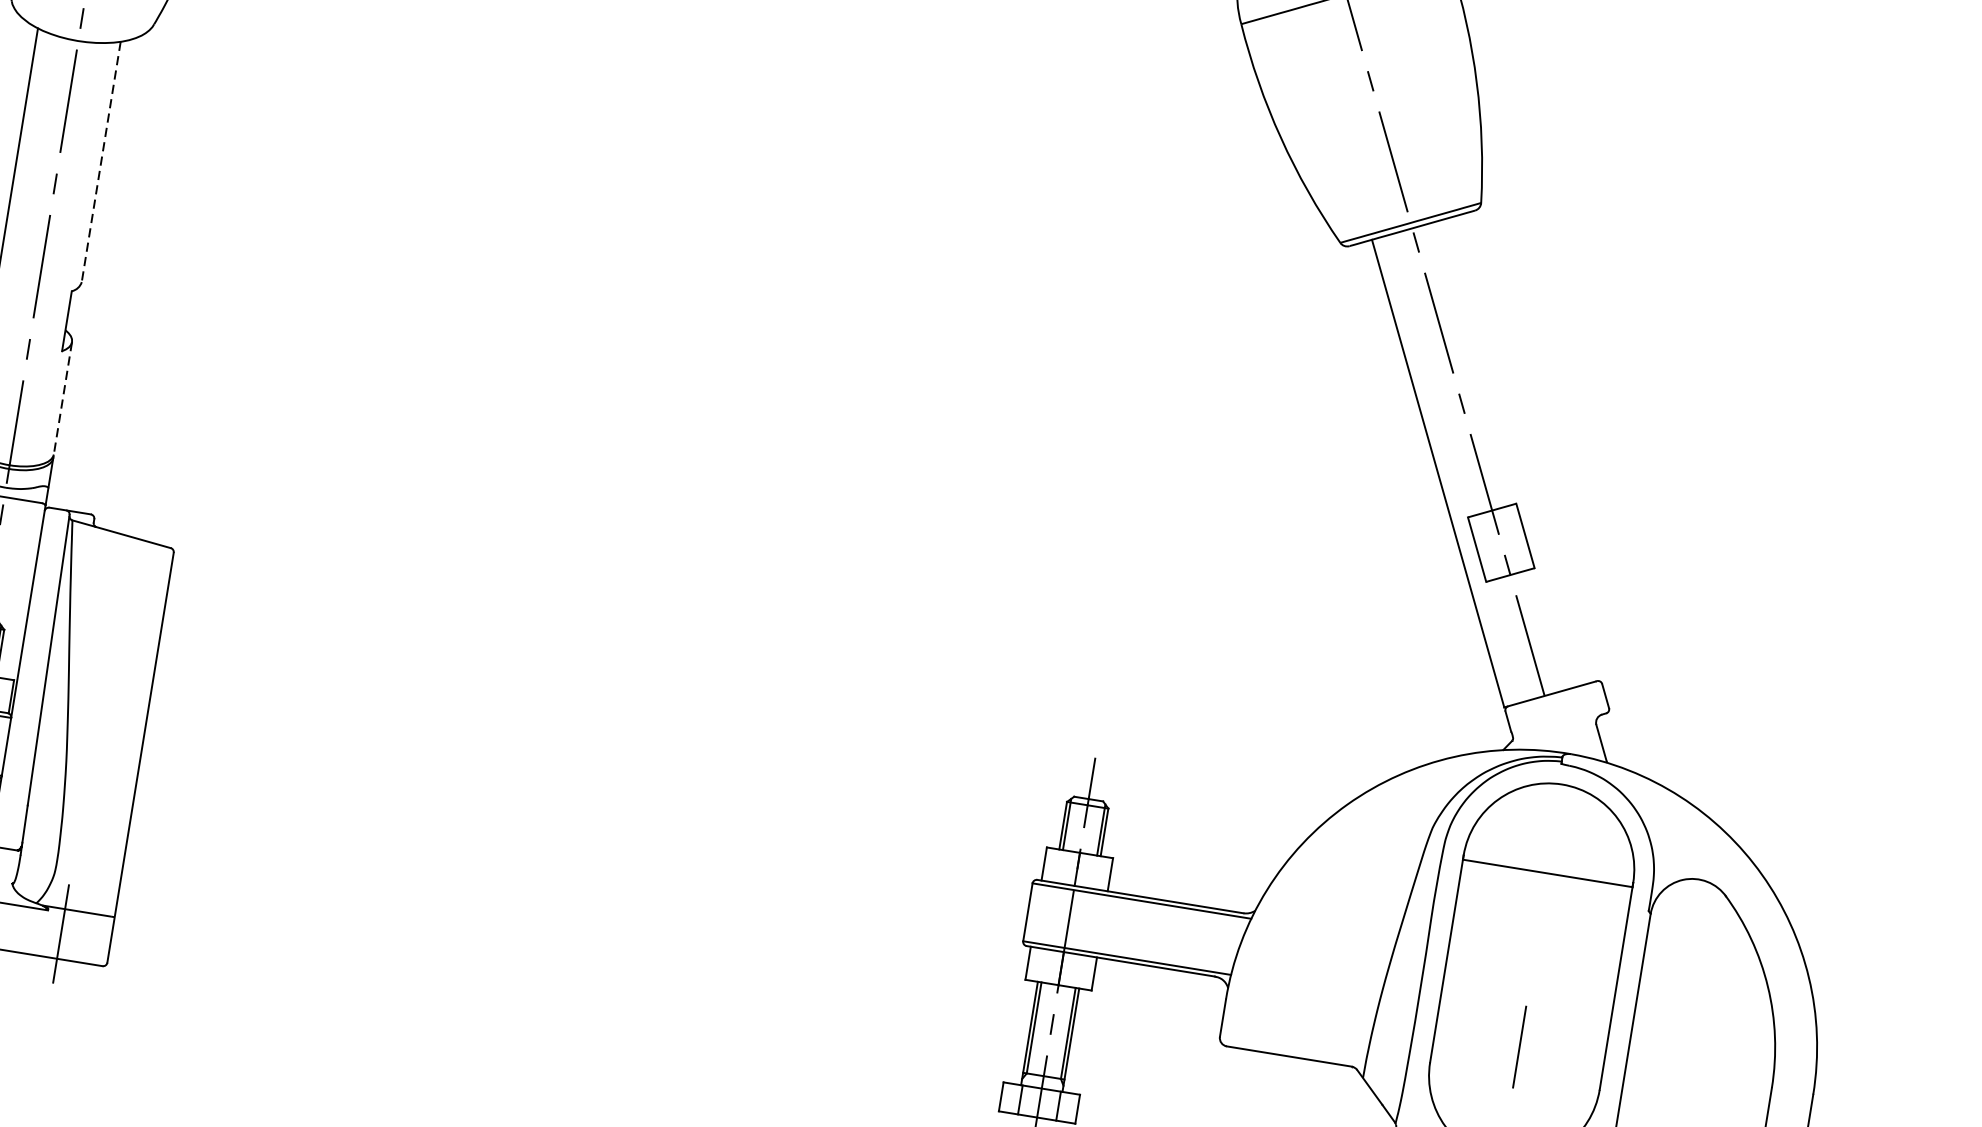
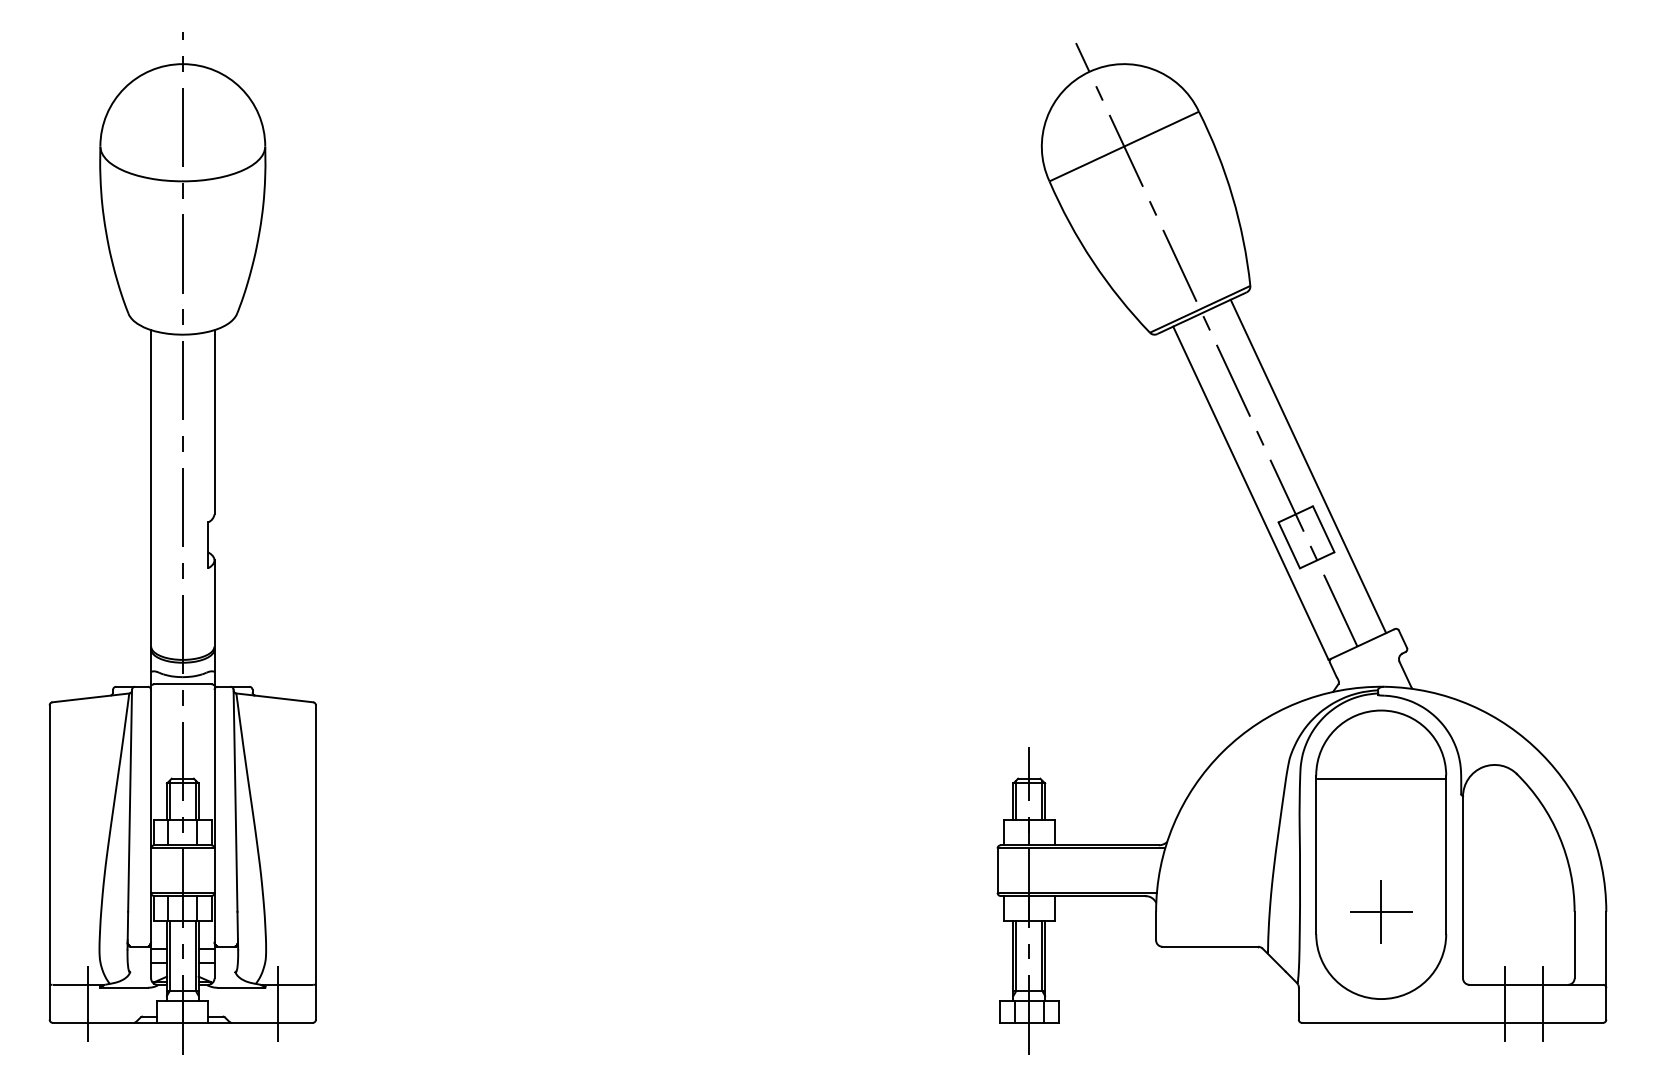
line: (101, 162) -> (214, 422), dashed -> solid
line: (62, 398) -> (214, 603), dashed -> solid
line: (1518, 450) -> (1308, 466), added
line: (1518, 1046) -> (1380, 911), added

